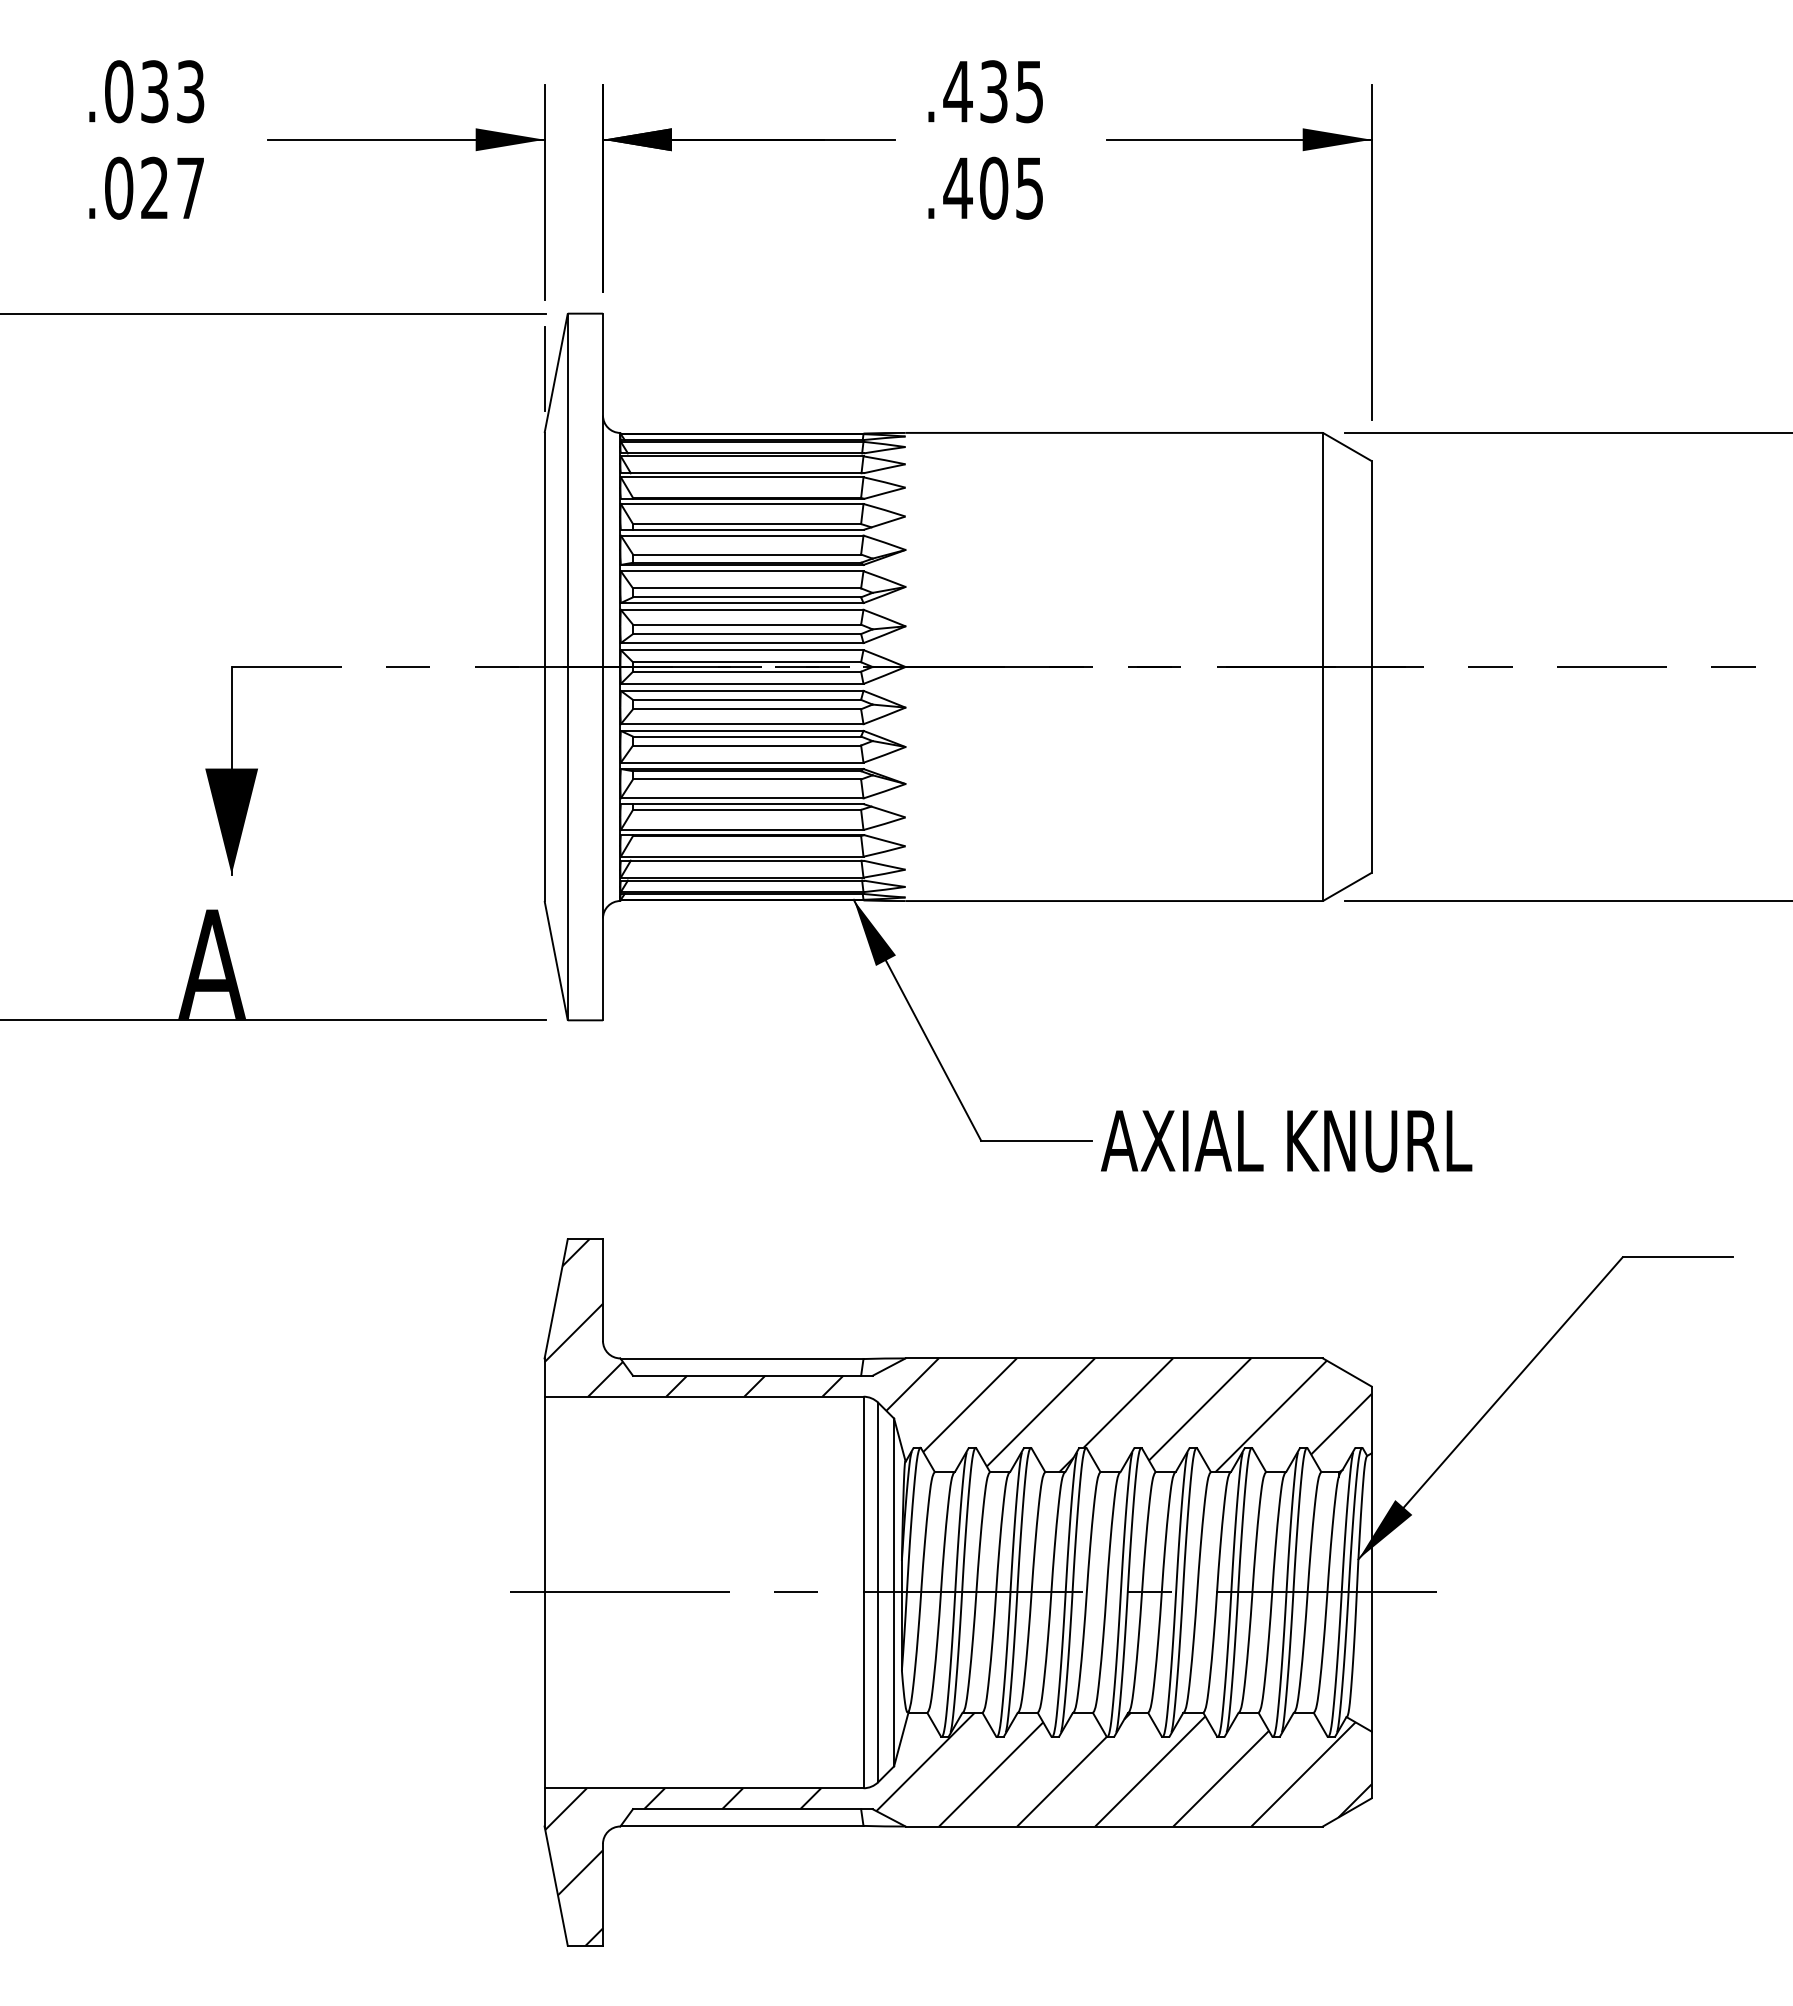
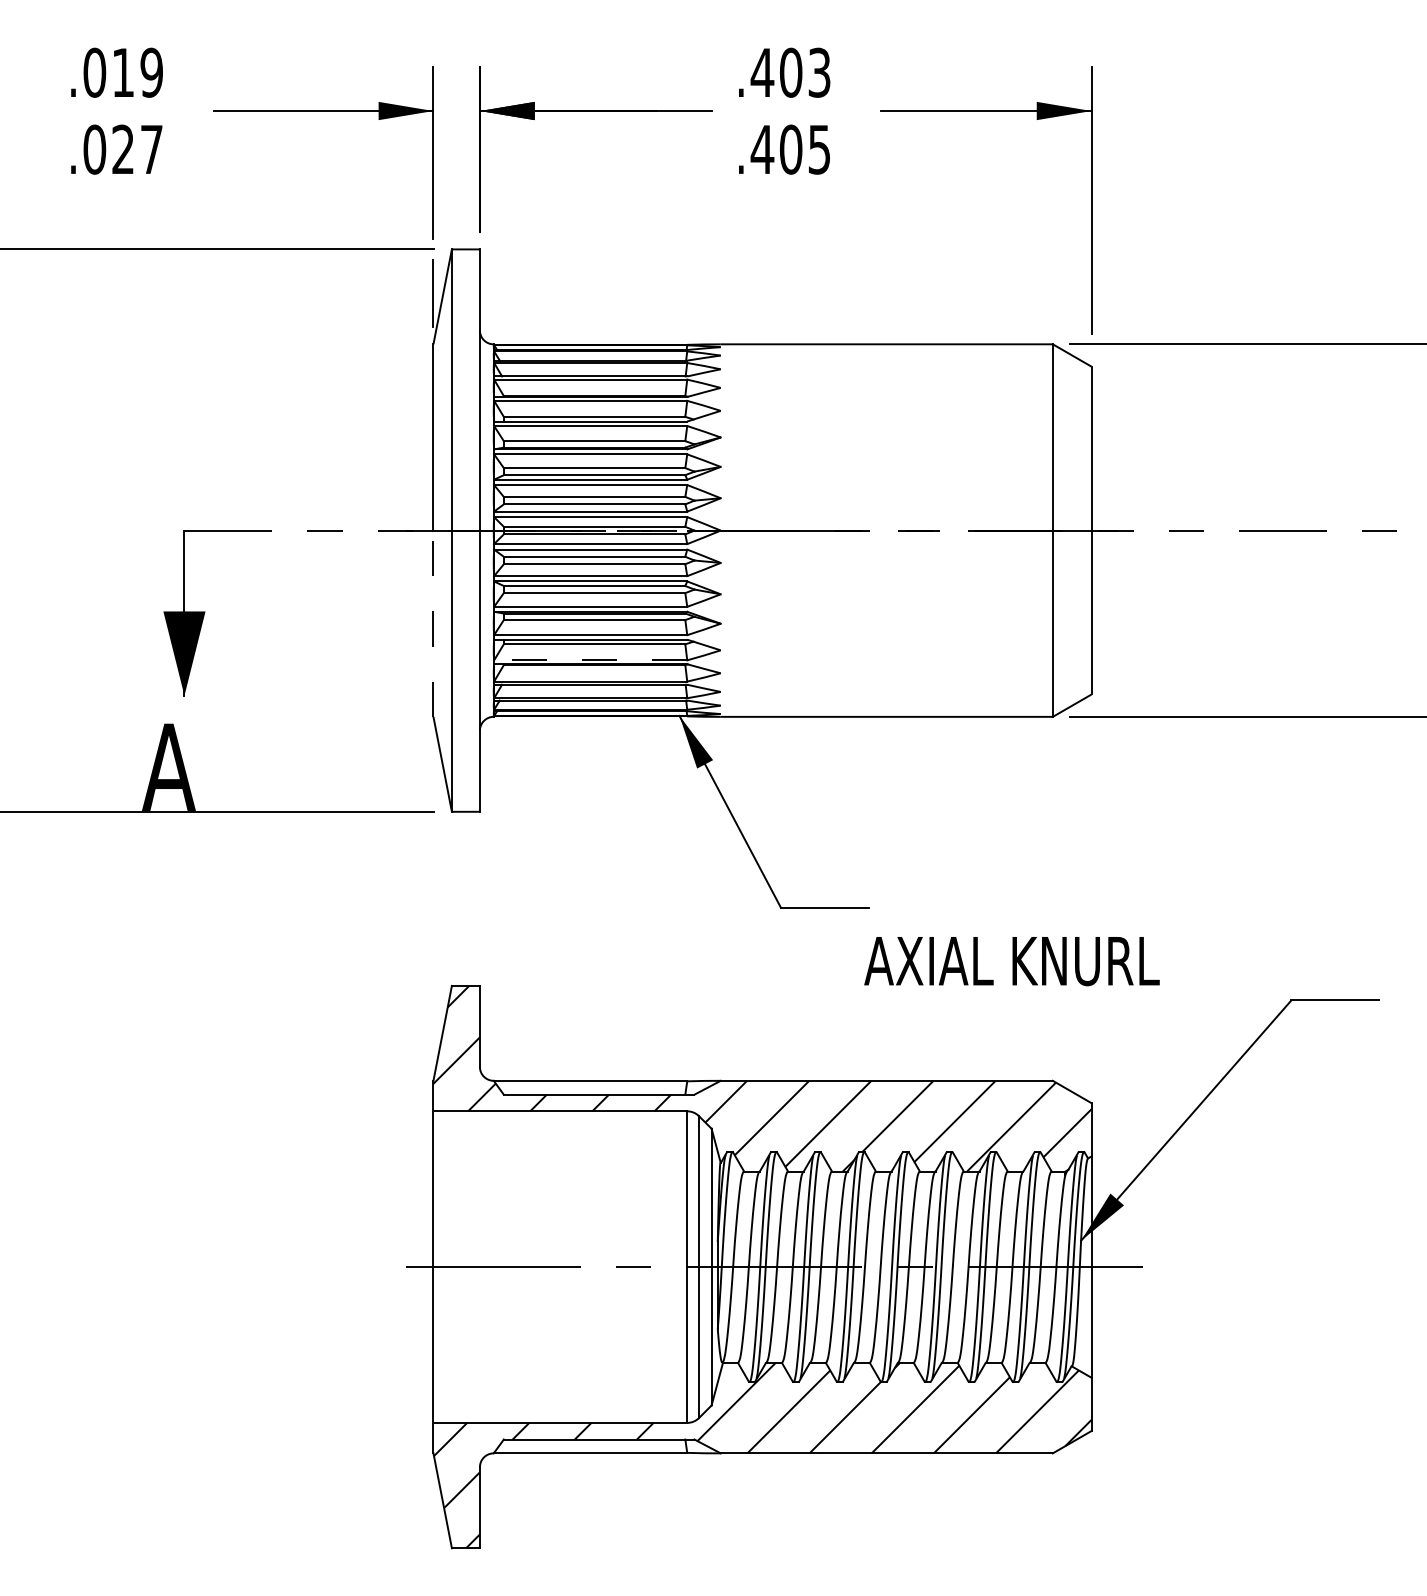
text: (172, 91) -> (137, 72), .033 -> .019
text: (1011, 91) -> (805, 72), .435 -> .403
line: (544, 783) -> (433, 623), solid -> dashed
line: (741, 830) -> (590, 660), solid -> dashed
text: (1286, 1141) -> (1011, 961), moved

